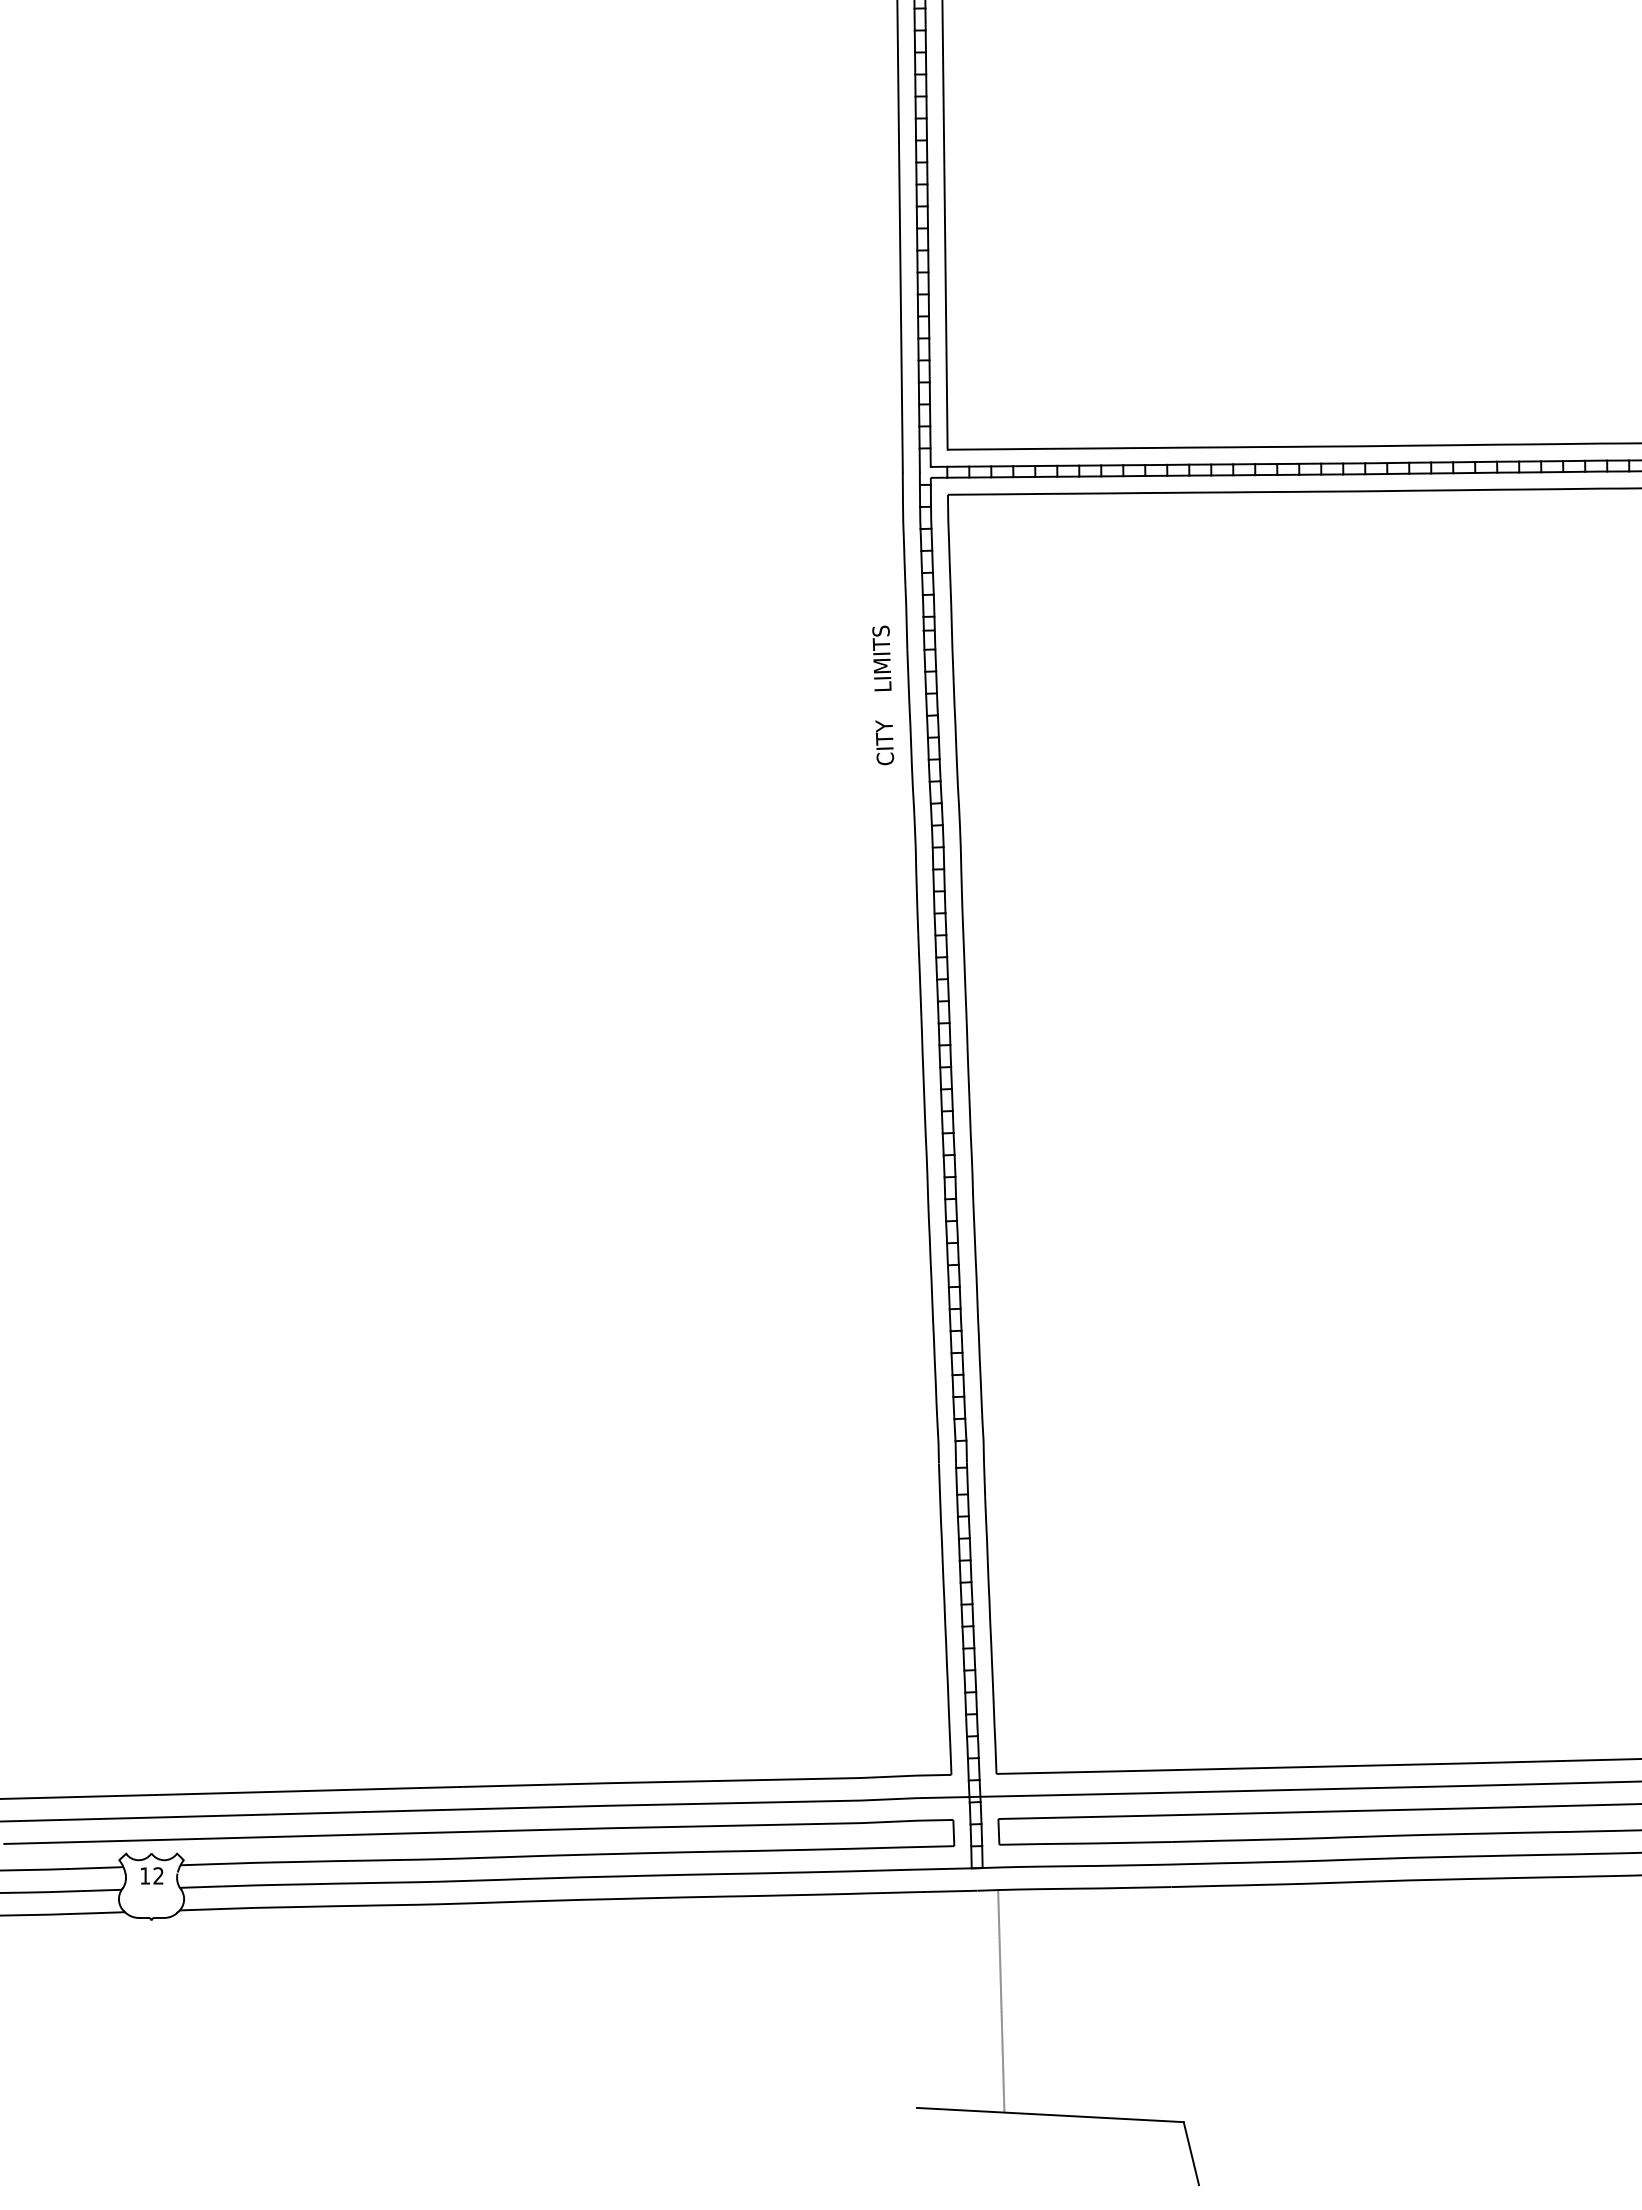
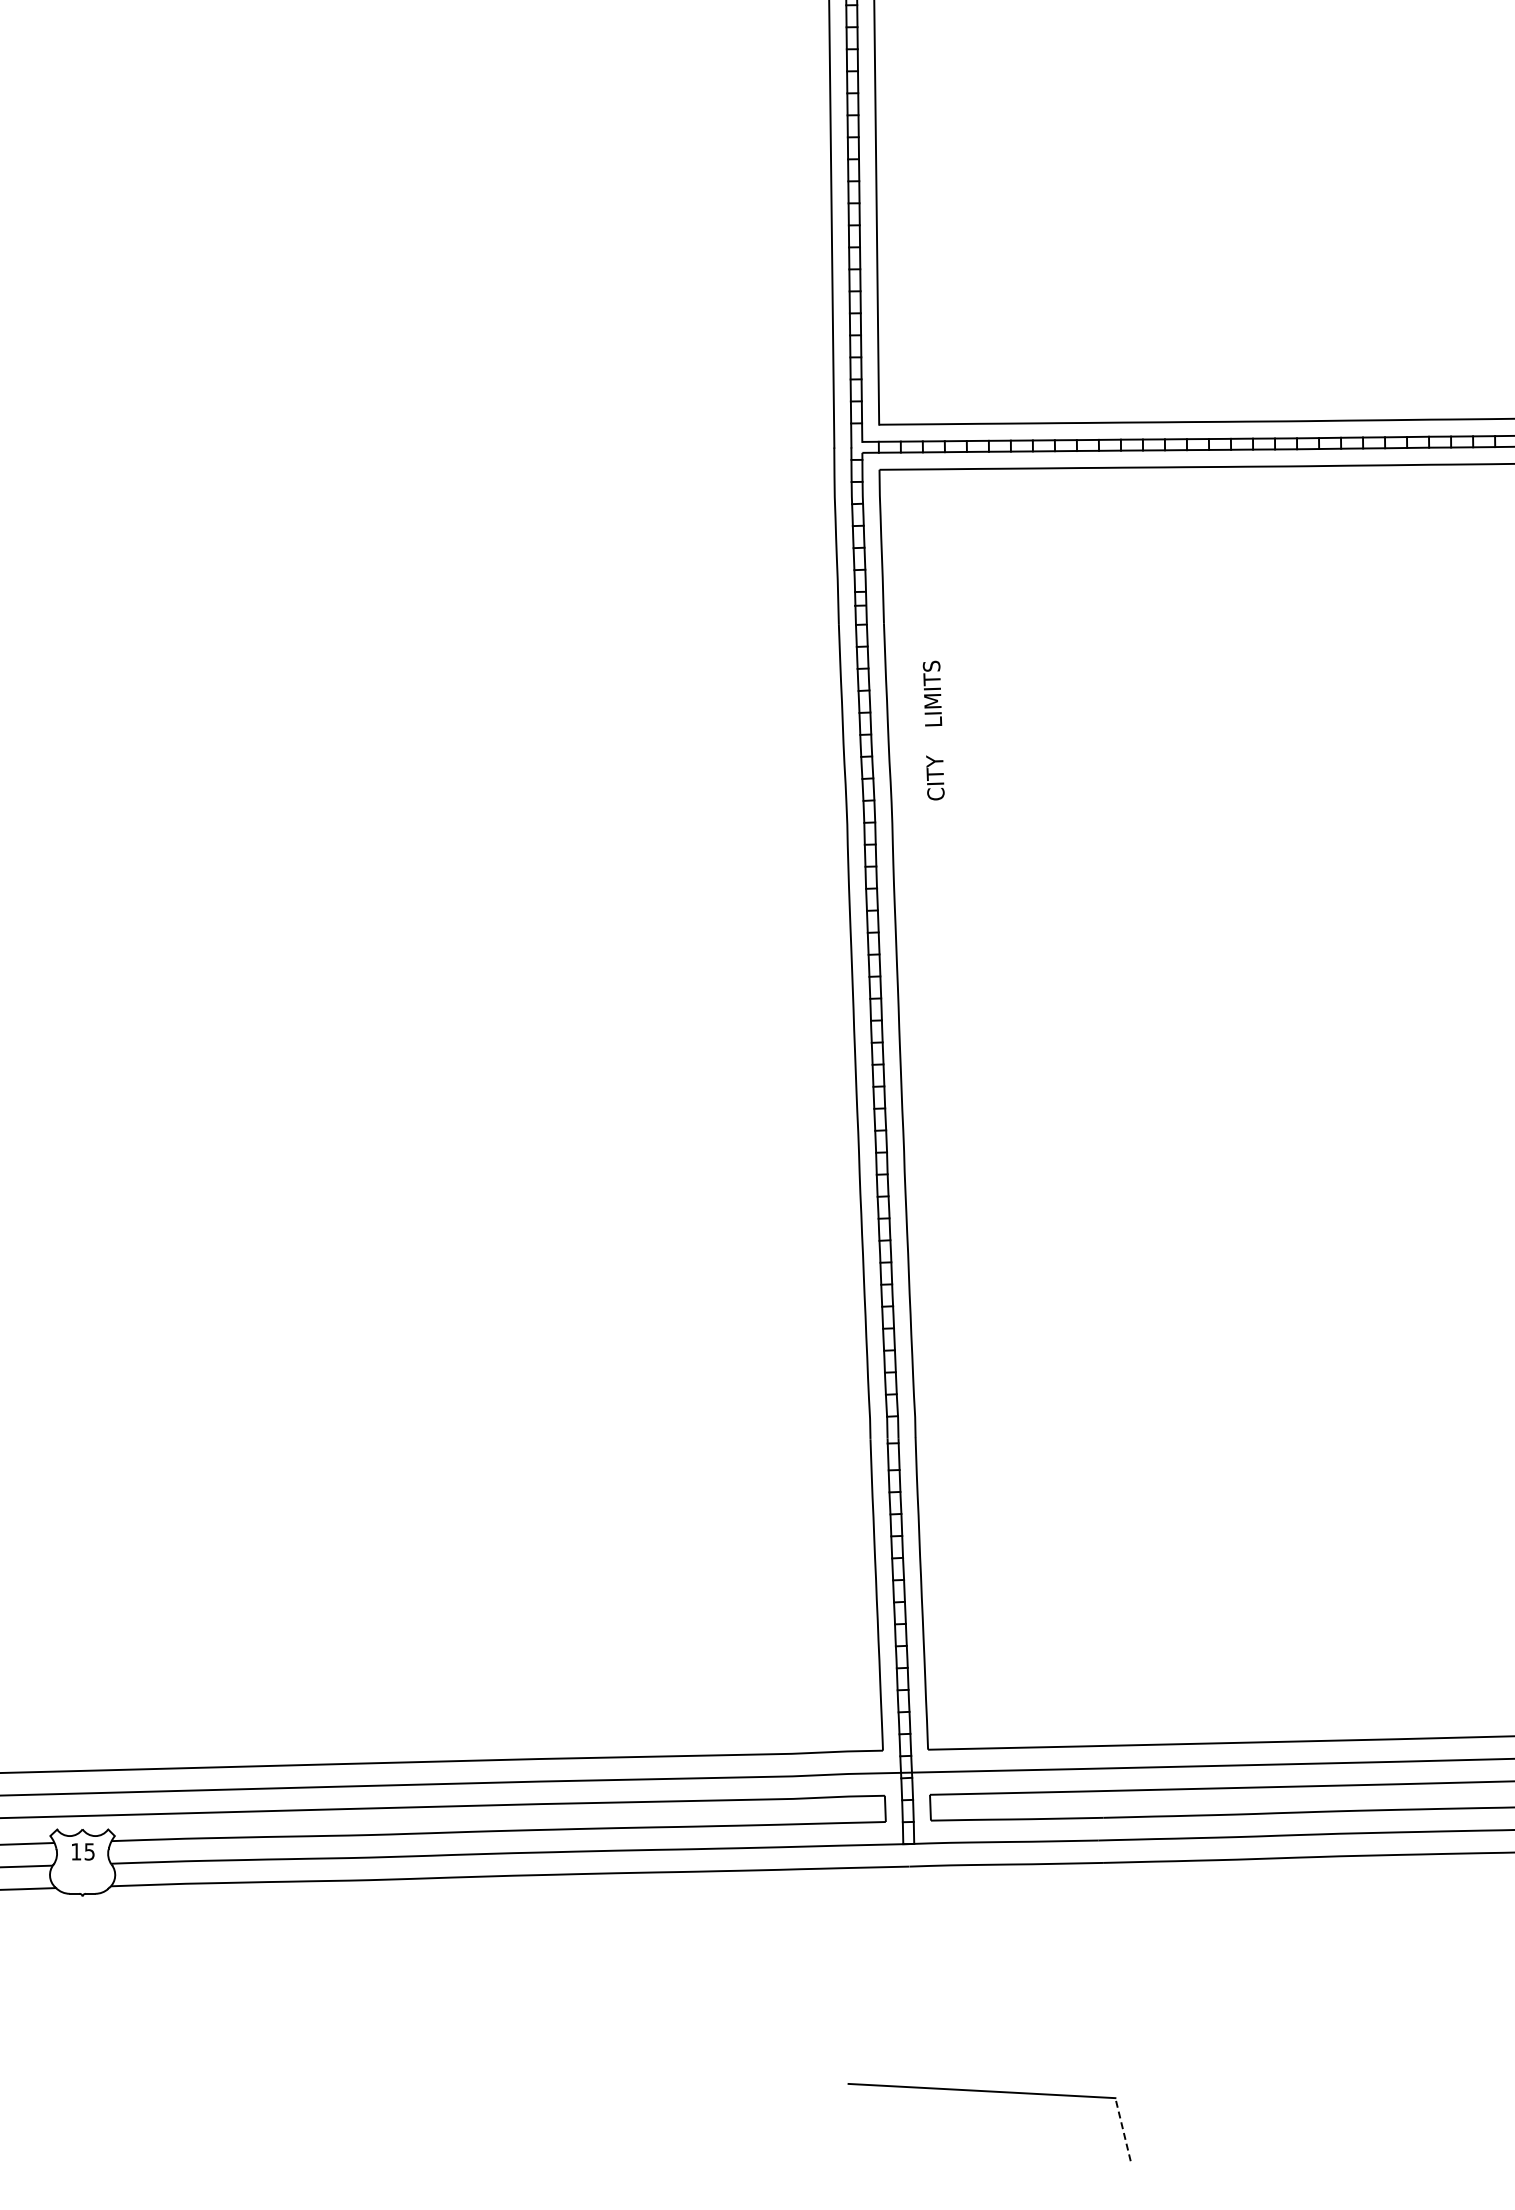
text: (883, 695) -> (934, 730), moved
text: (158, 1875) -> (89, 1851), 12 -> 15
line: (1001, 2000) -> (933, 1976), removed
line: (1191, 2153) -> (1123, 2129), solid -> dashed

